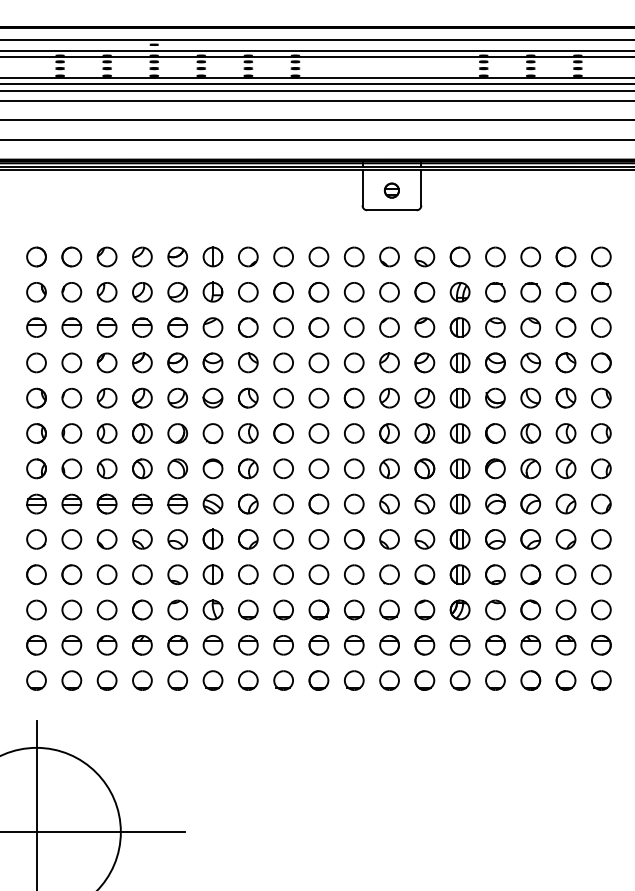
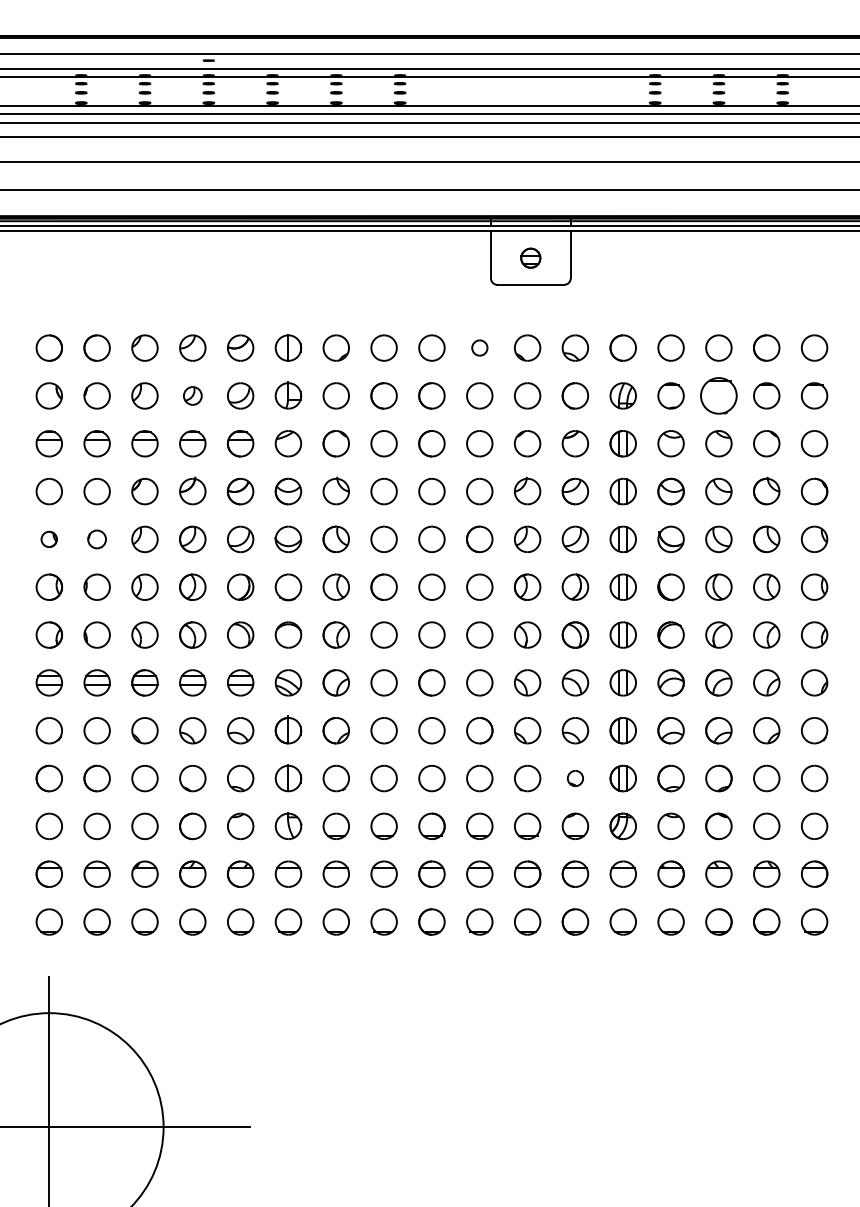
part: (354, 256) -> (479, 347), size x0.6
part: (142, 291) -> (192, 395), size x0.7
part: (530, 291) -> (718, 395), size x1.4
part: (35, 398) -> (48, 539), size x0.6
part: (71, 398) -> (96, 539), size x0.7
part: (424, 574) -> (575, 778), size x0.6

